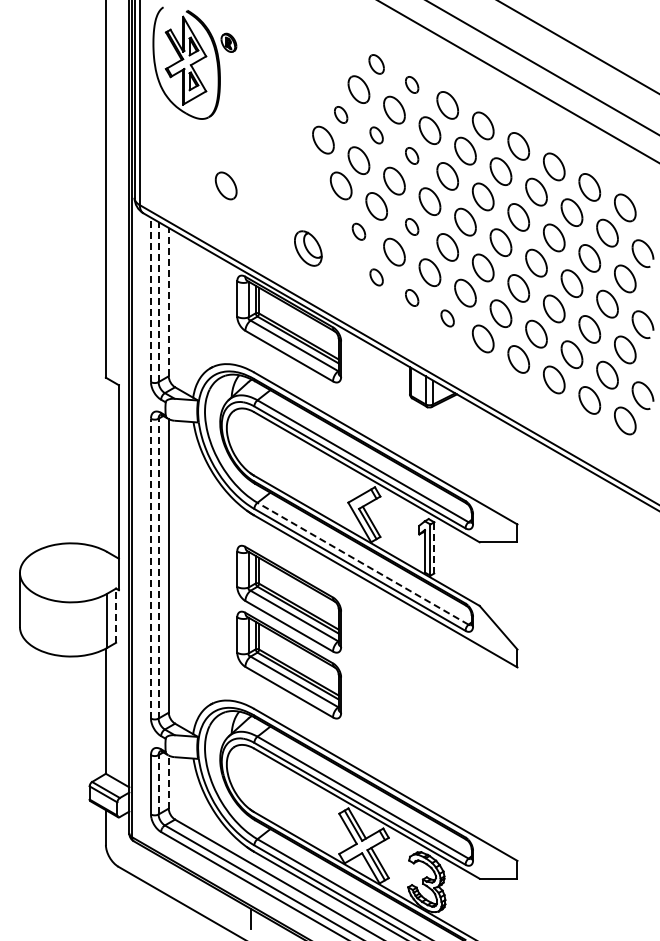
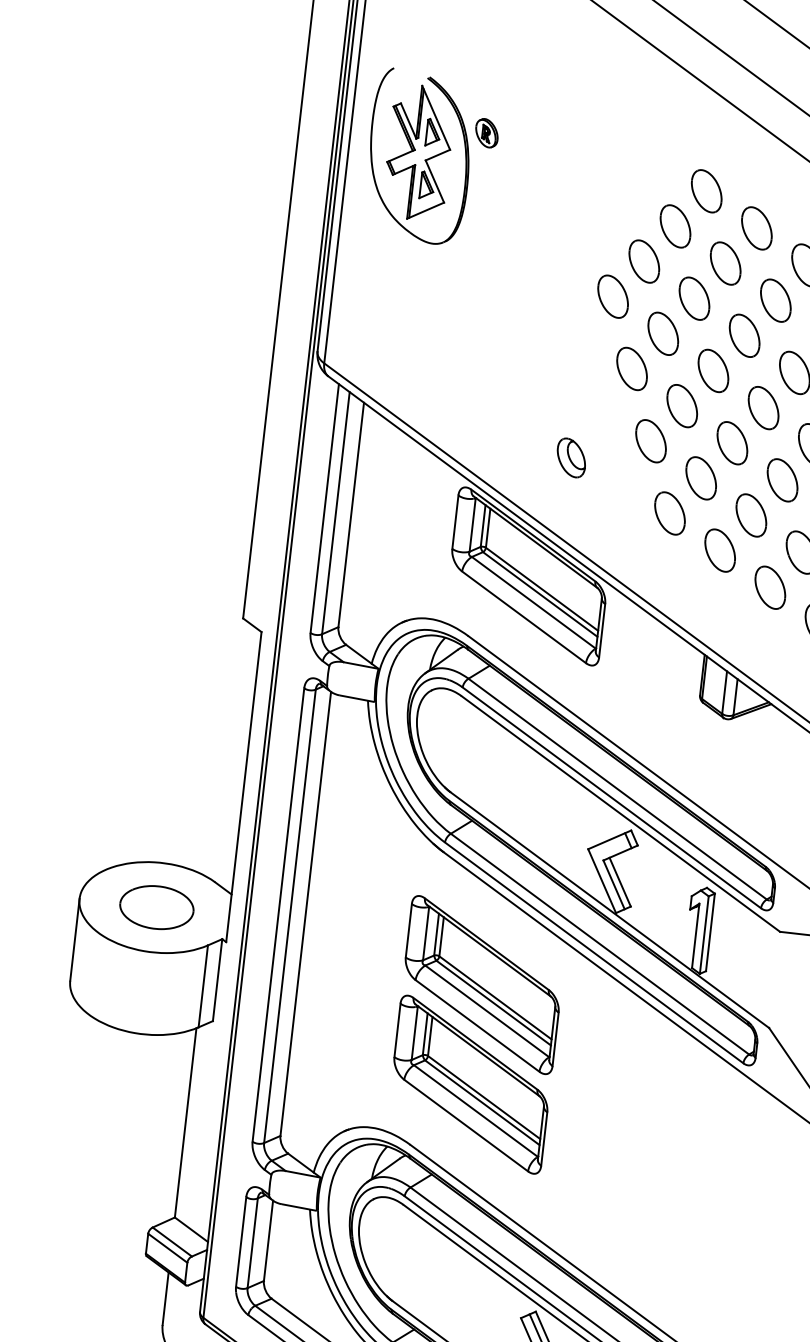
part: (376, 64) -> (706, 191), size x1.43
part: (411, 84) -> (755, 227), size x1.67
part: (340, 114) -> (643, 260), size x1.67
part: (376, 135) -> (694, 298), size x1.67
part: (411, 155) -> (743, 335), size x1.67
part: (225, 185) -> (457, 348), removed
part: (411, 226) -> (731, 442), size x1.67
part: (358, 231) -> (650, 440), size x1.67
part: (307, 248) -> (570, 457), size x0.71
part: (376, 277) -> (669, 513), size x1.67
part: (411, 297) -> (719, 549), size x1.67
line: (150, 299) -> (324, 507), dashed -> solid
line: (158, 301) -> (335, 512), dashed -> solid
line: (168, 301) -> (350, 513), dashed -> solid
part: (447, 318) -> (769, 587), size x1.67
line: (434, 547) -> (710, 931), dashed -> solid
line: (363, 563) -> (600, 943), dashed -> solid
line: (150, 568) -> (277, 914), dashed -> solid
line: (158, 568) -> (289, 916), dashed -> solid
part: (71, 572) -> (157, 907), added
line: (116, 615) -> (218, 979), dashed -> solid
line: (168, 782) -> (268, 1241), dashed -> solid
line: (158, 784) -> (252, 1242), dashed -> solid

